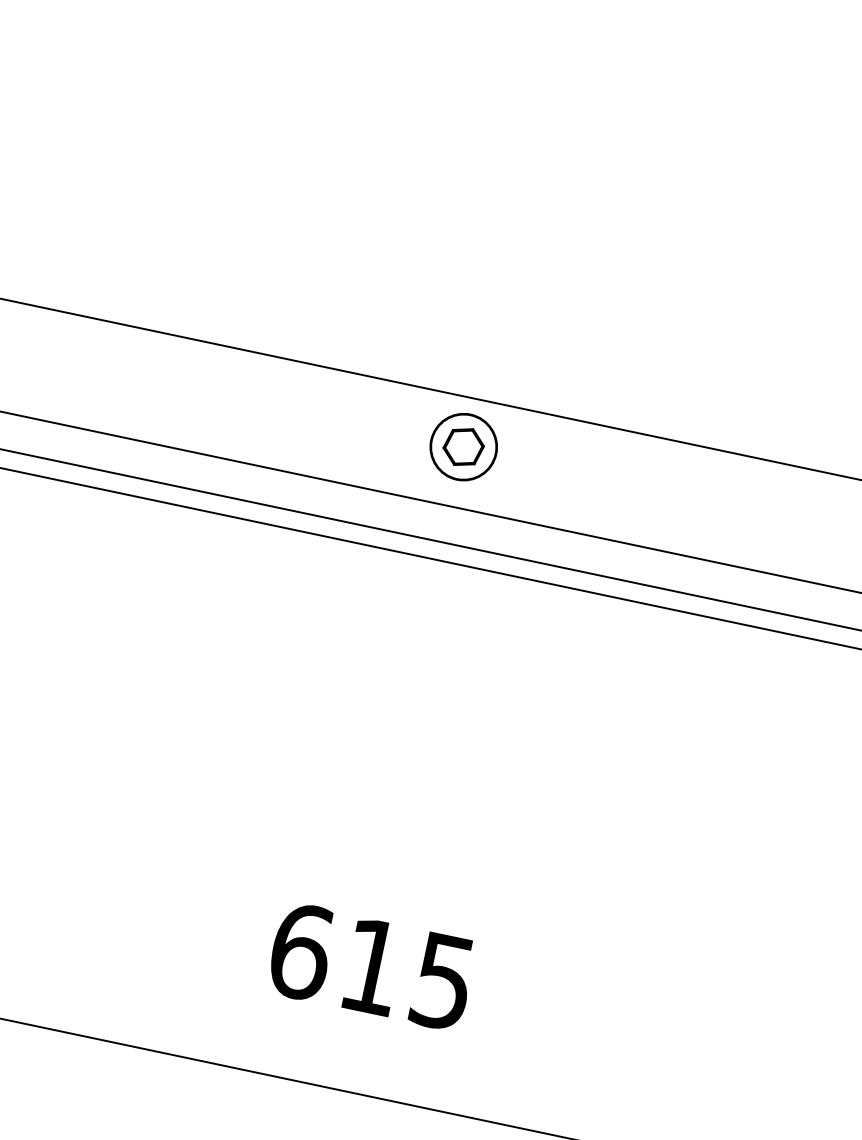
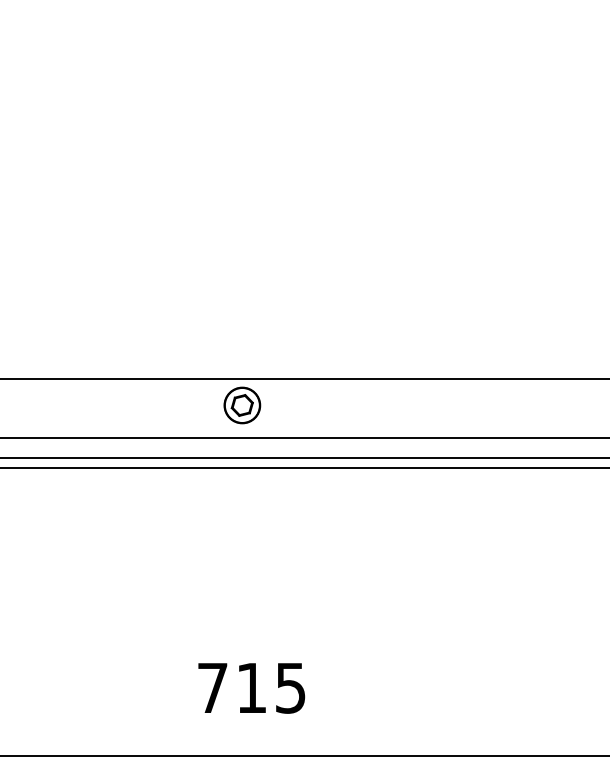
text: (300, 950) -> (212, 687), 615 -> 715

